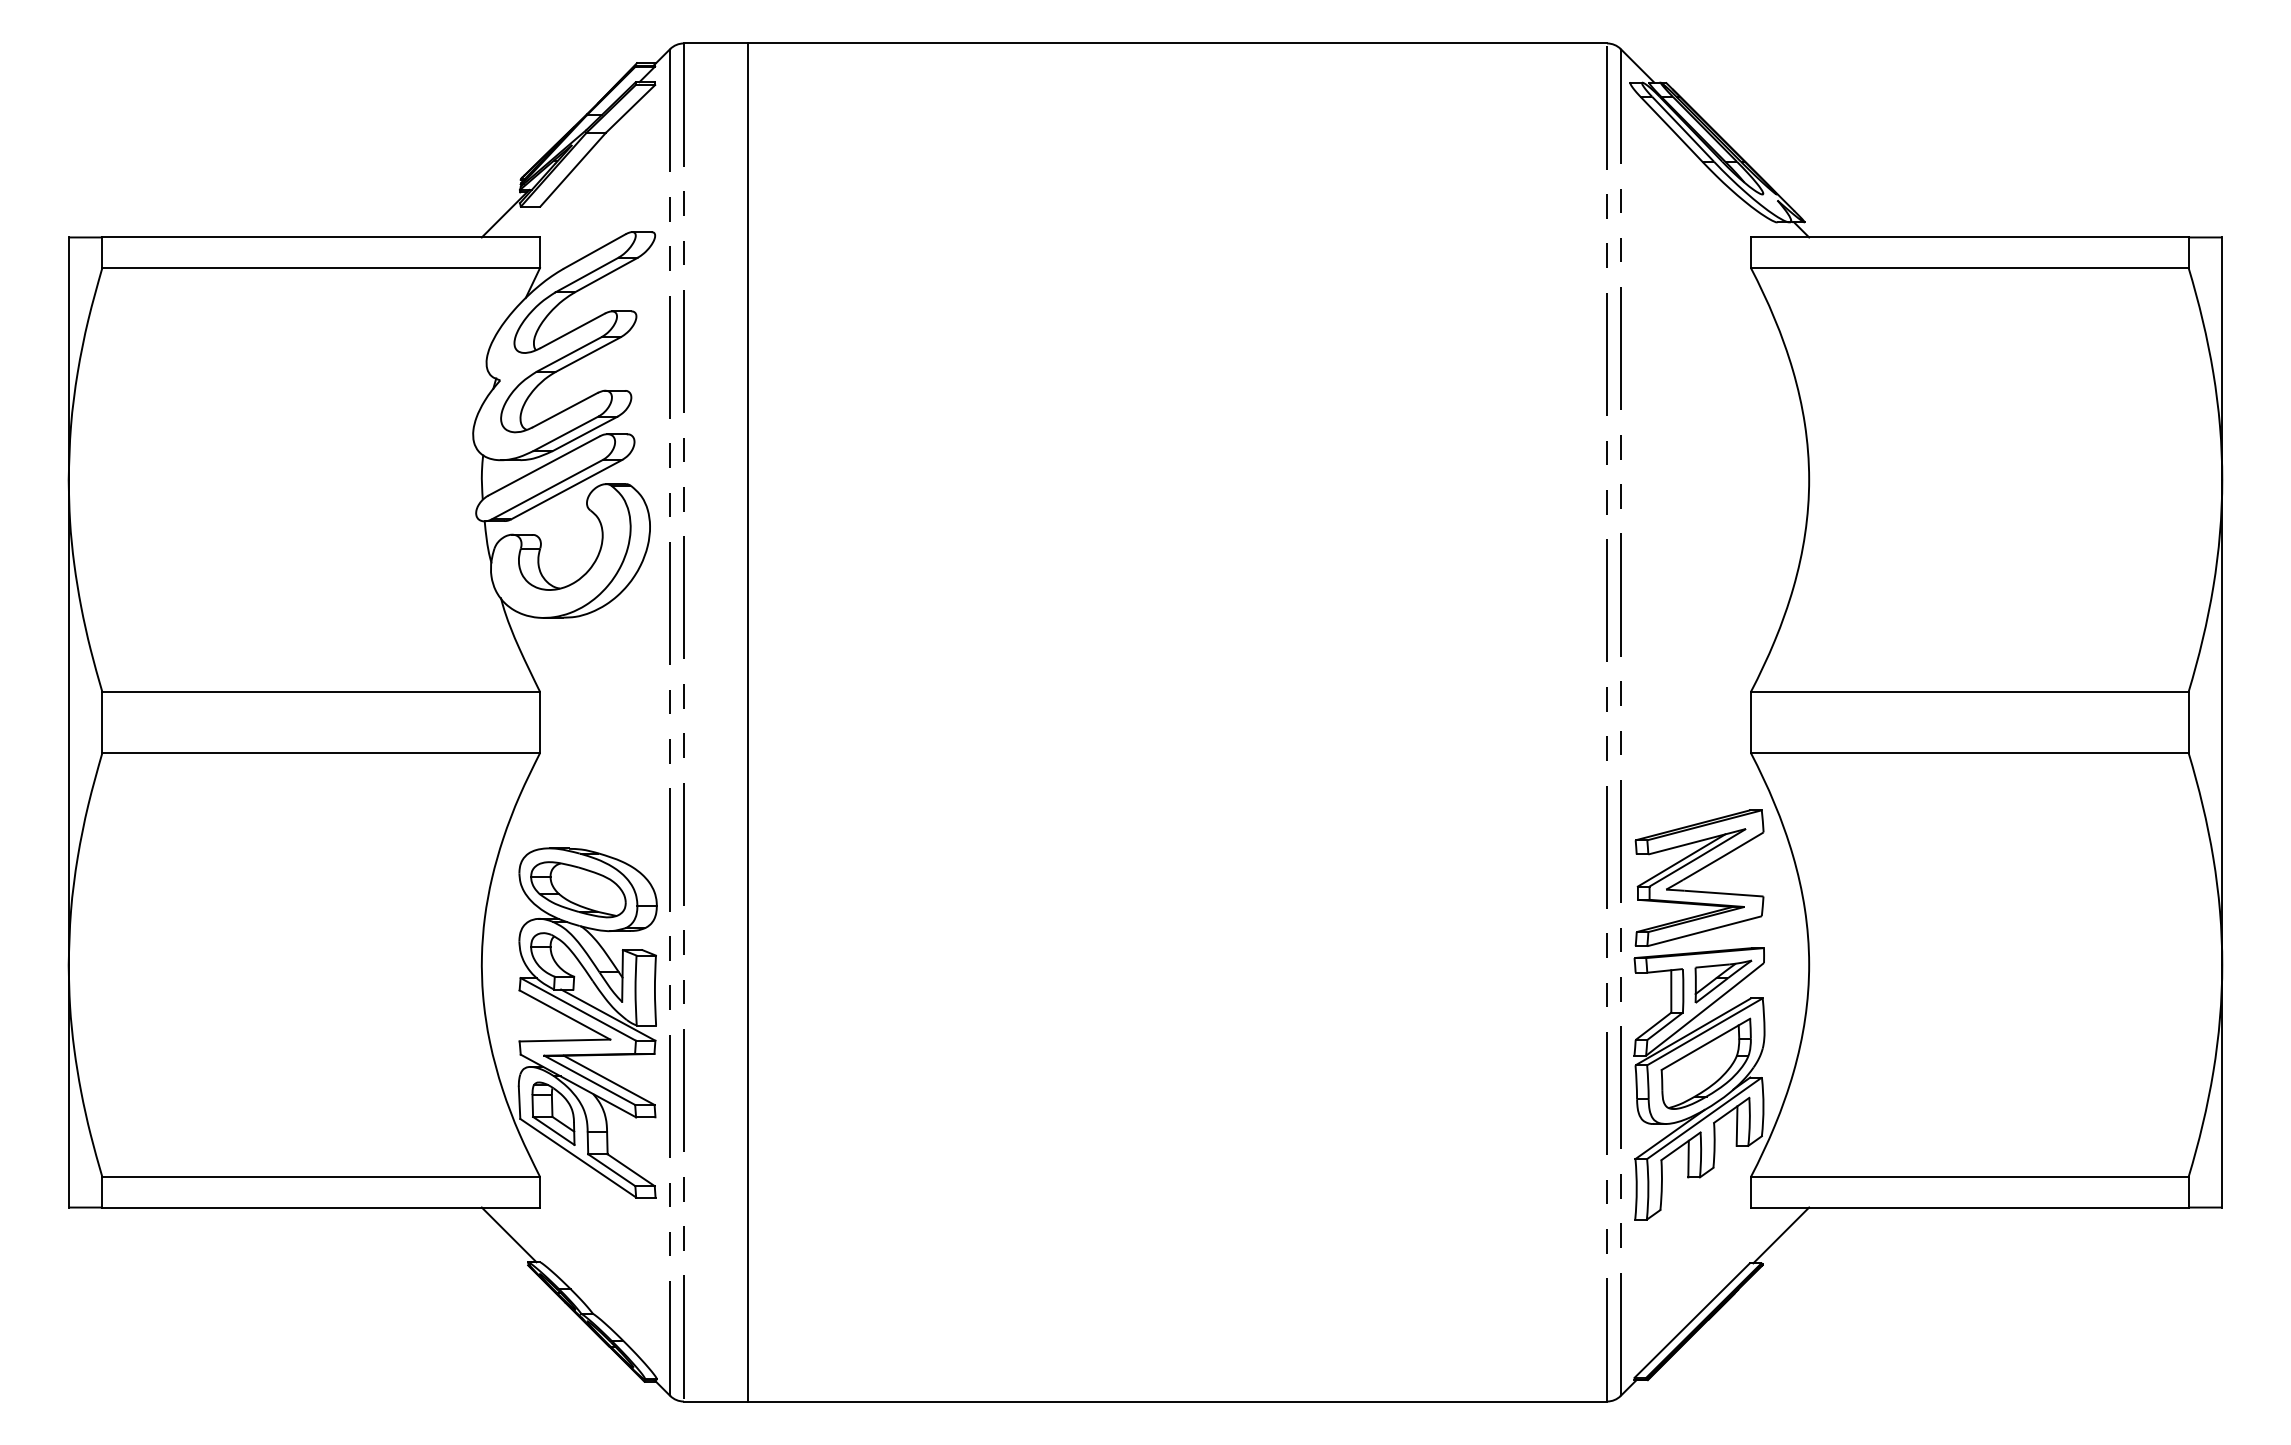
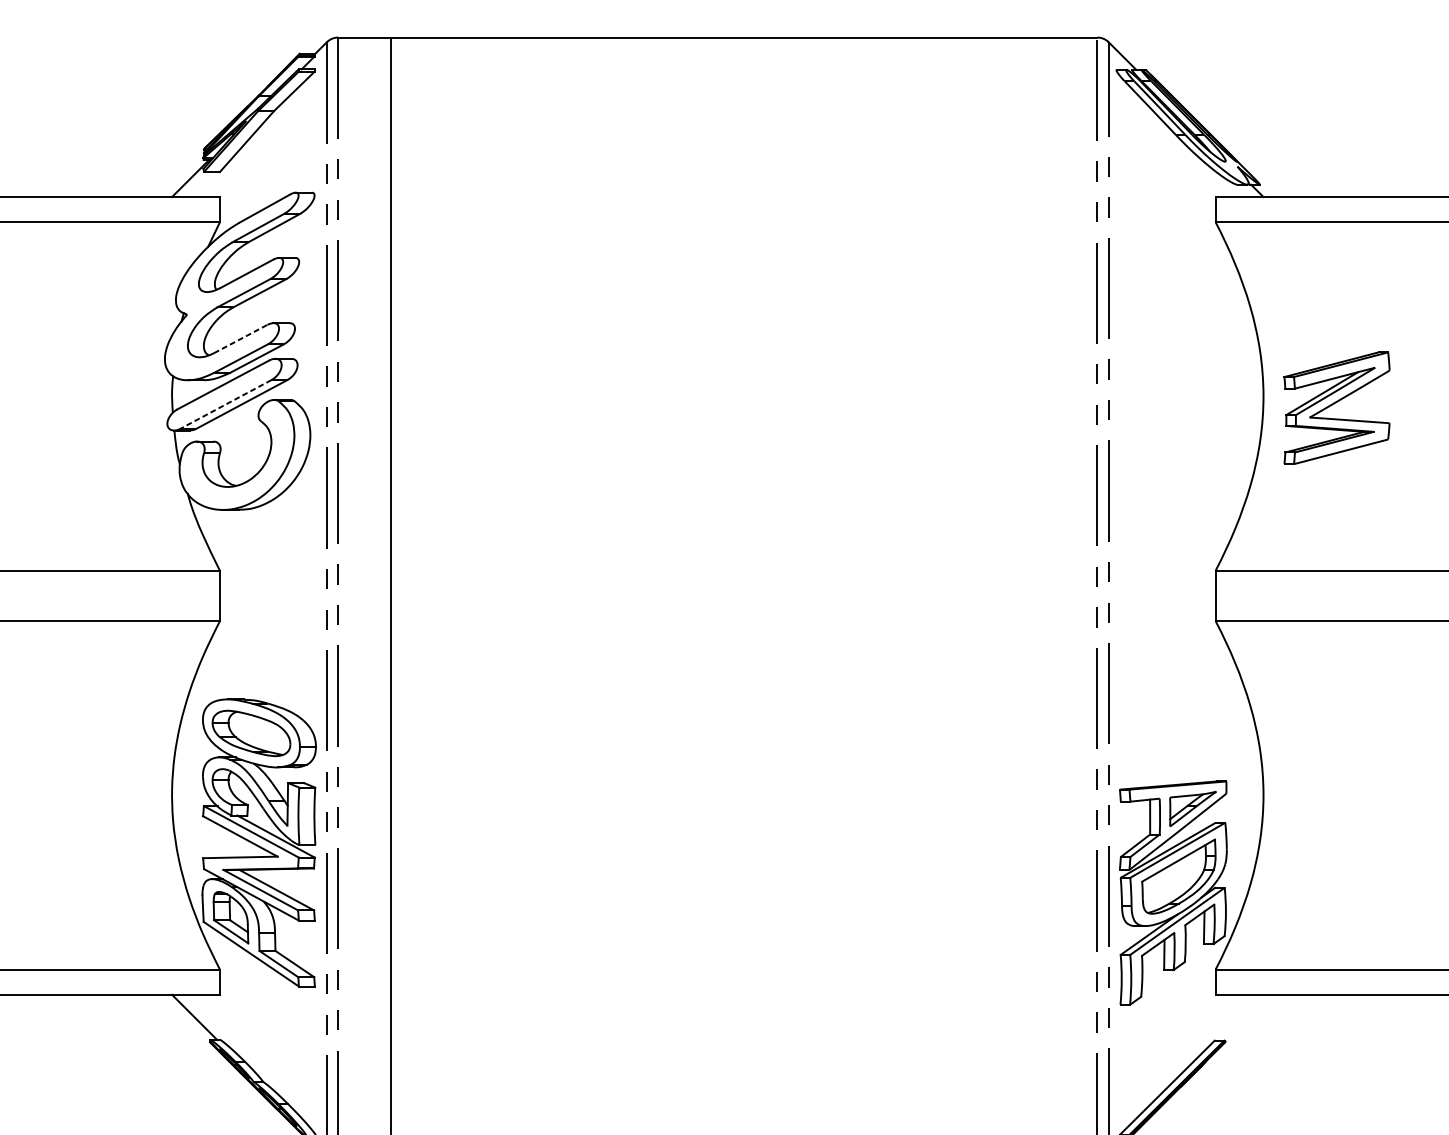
line: (565, 410) -> (240, 339), solid -> dashed
line: (547, 489) -> (226, 404), solid -> dashed
part: (1699, 877) -> (1336, 407), moved
line: (1781, 1235) -> (1240, 1017), removed

